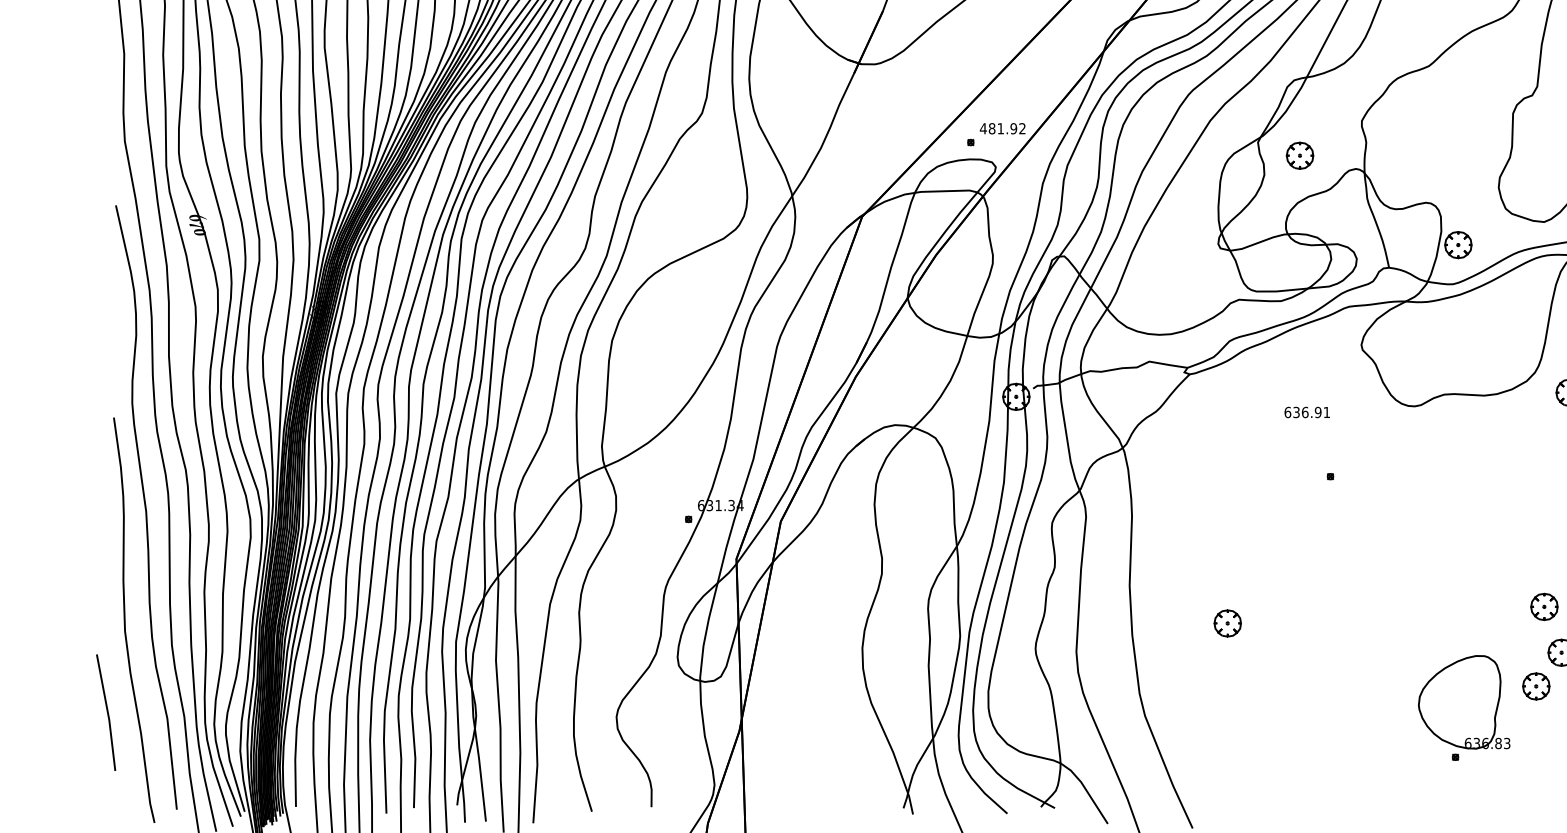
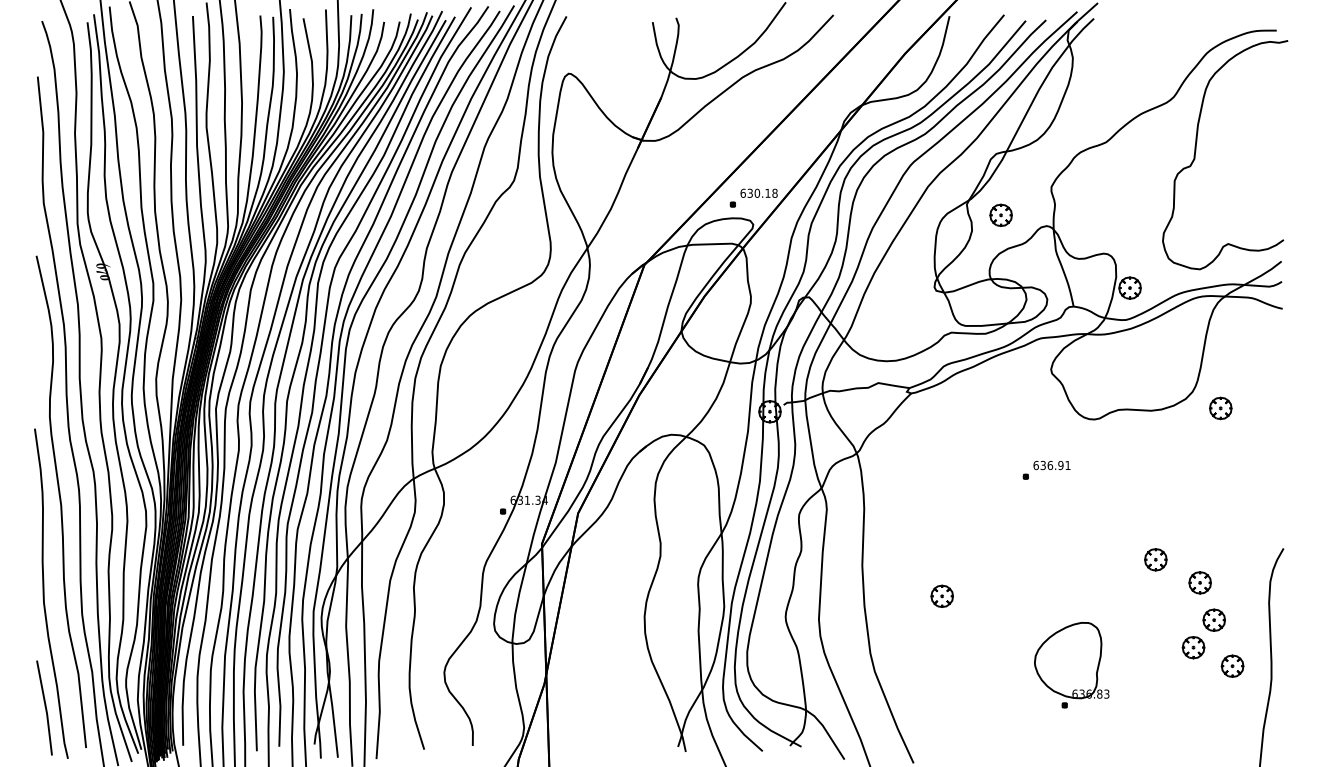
text: (1002, 127) -> (758, 192), 481.92 -> 630.18
text: (1306, 412) -> (1051, 465), moved
part: (1489, 578) -> (1155, 559), added
part: (1463, 708) -> (1071, 665), moved
line: (106, 710) -> (44, 706), moved

